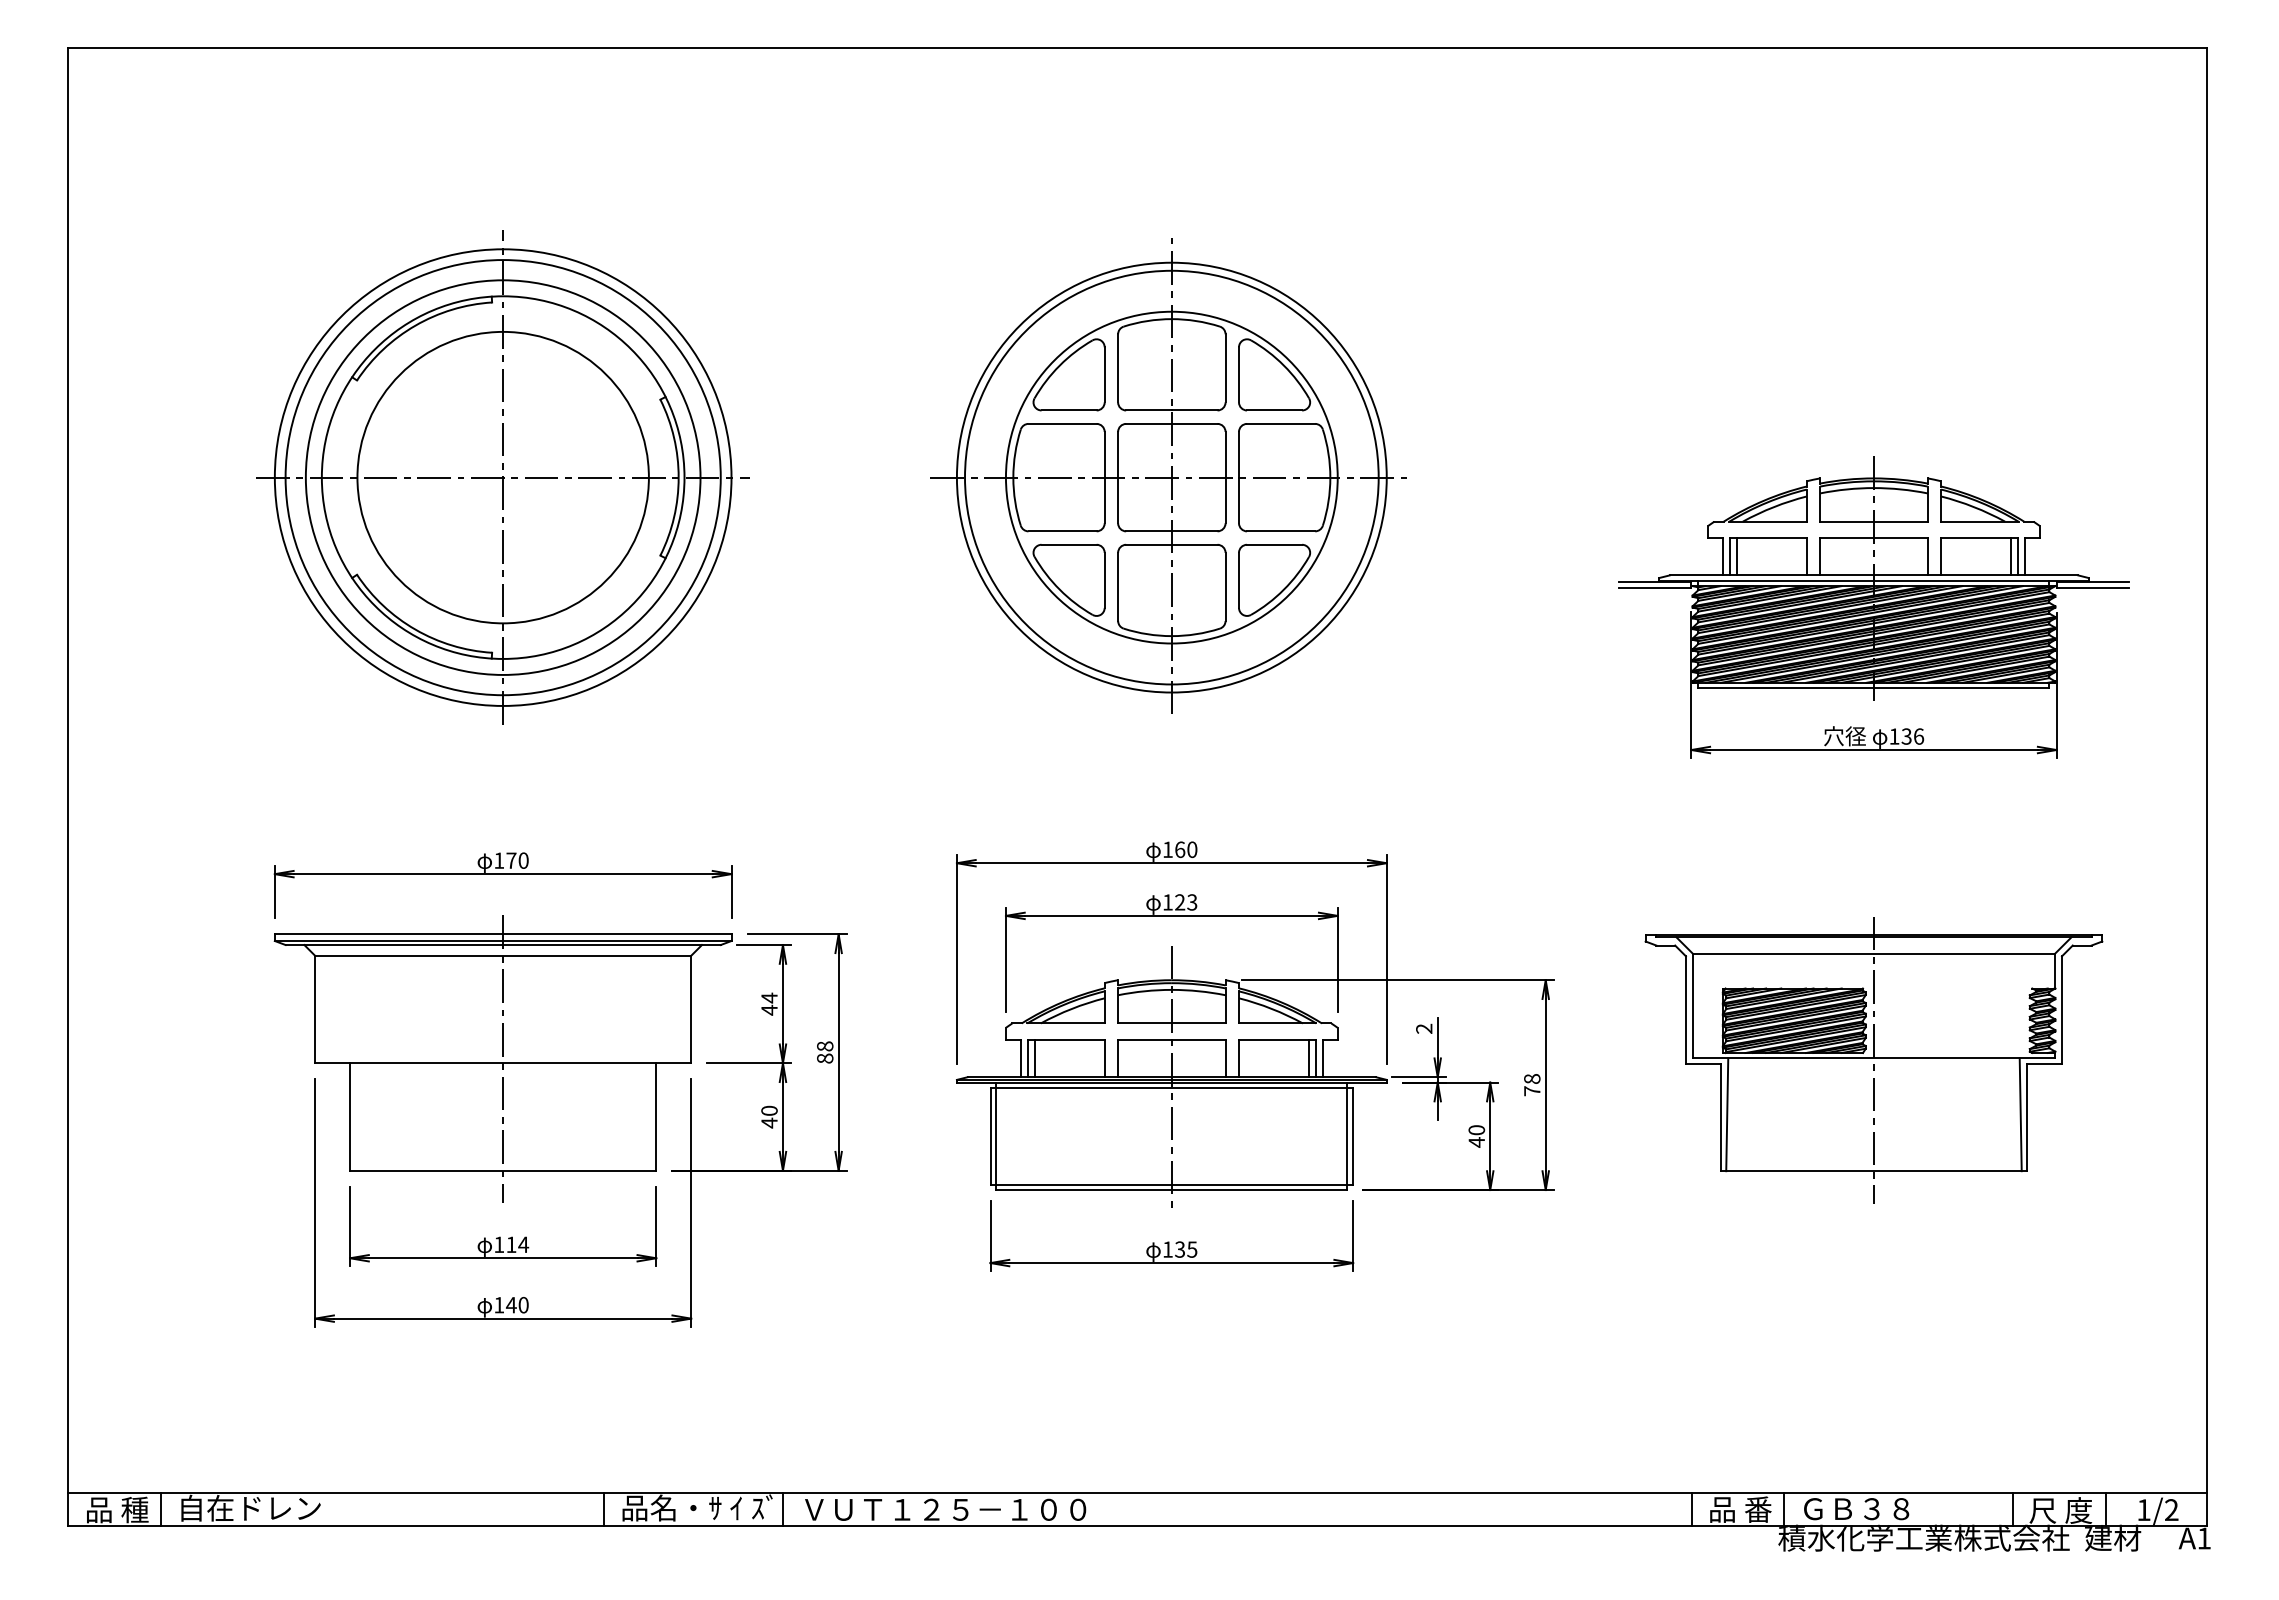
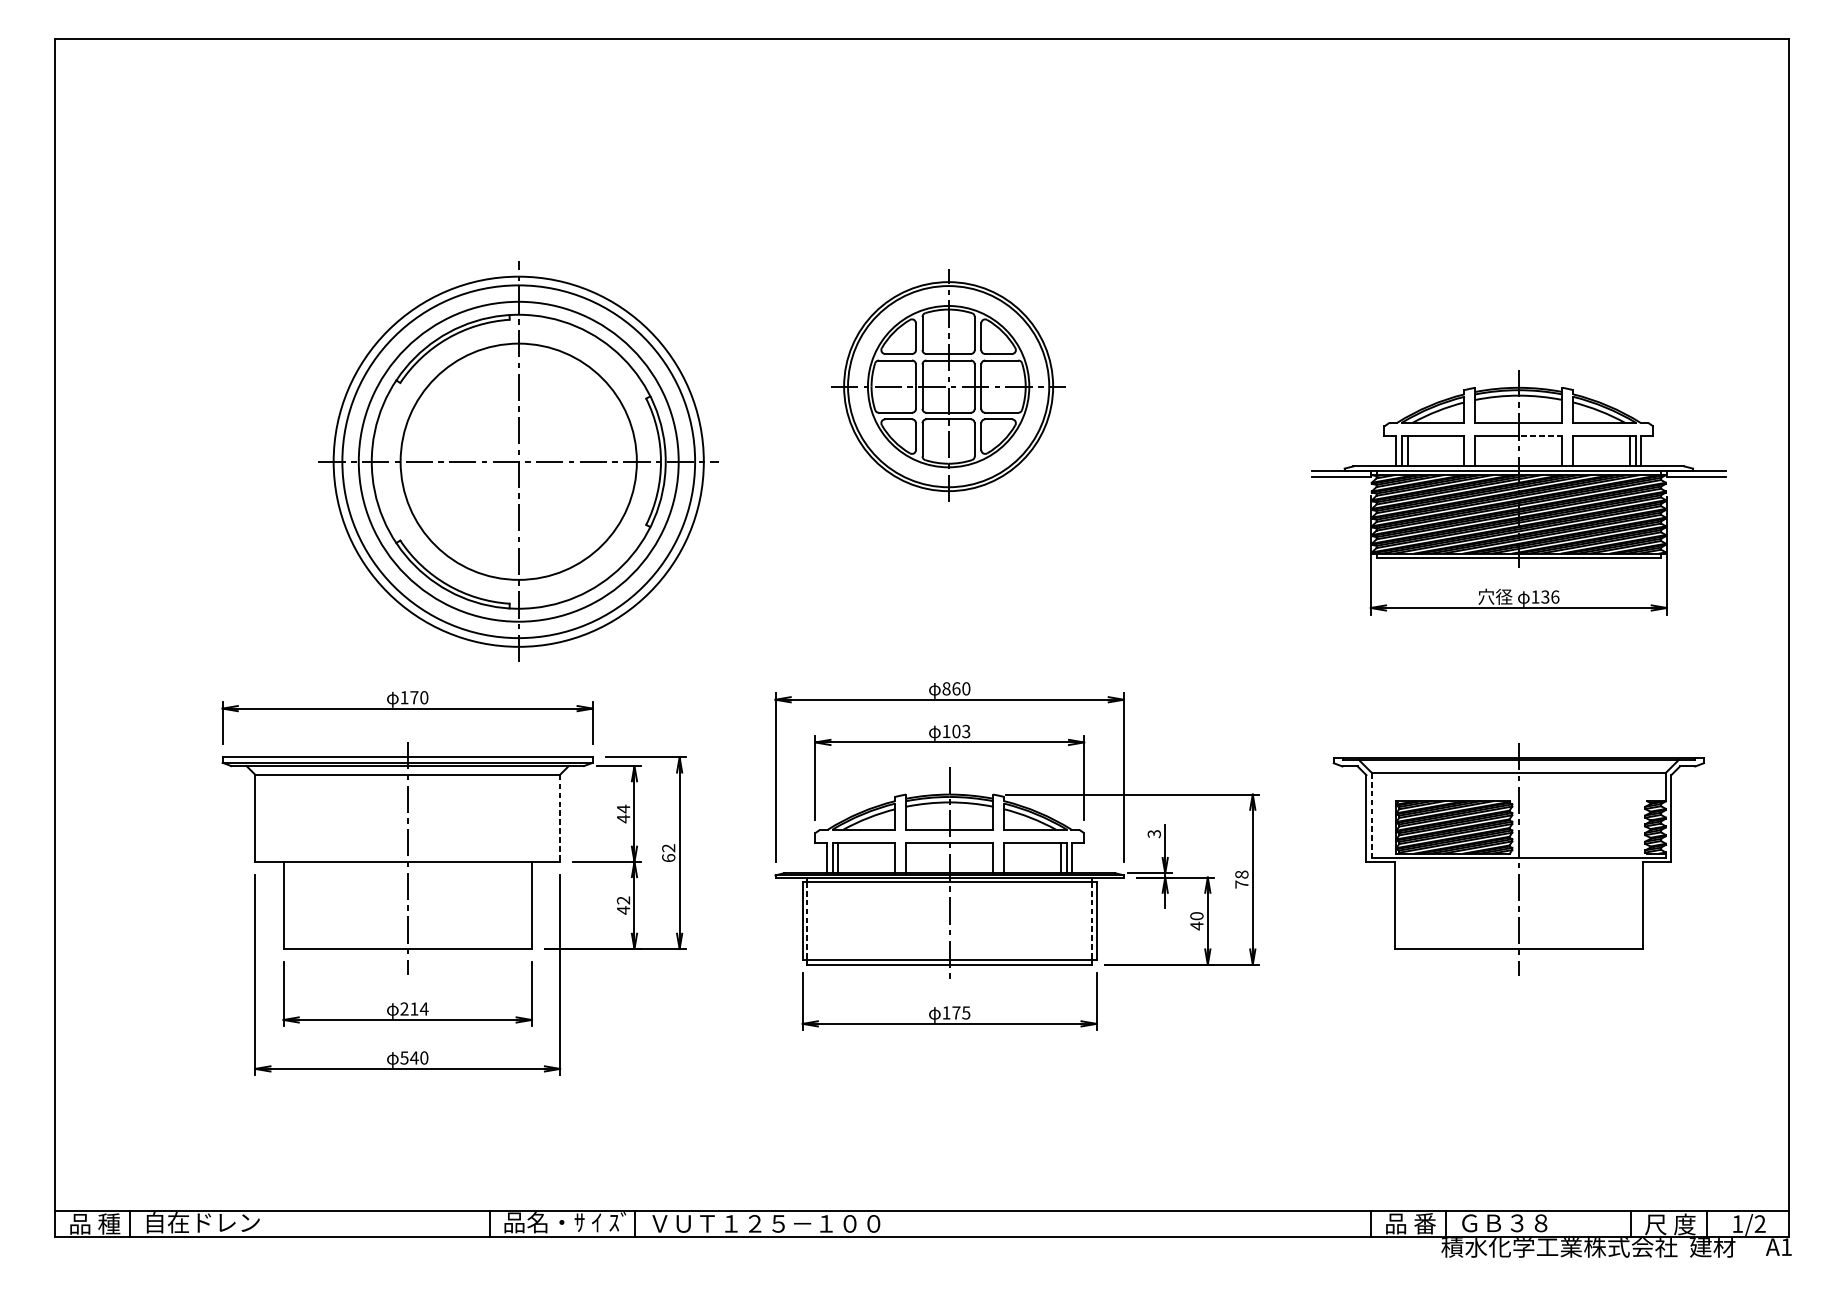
part: (1168, 475) -> (947, 385), size x0.6
part: (502, 477) -> (518, 461), moved
line: (1900, 537) -> (1540, 435), solid -> dashed
text: (1167, 849) -> (946, 688), 160 -> 860
text: (1180, 902) -> (956, 731), 123 -> 103
line: (1692, 1006) -> (1371, 815), solid -> dashed
line: (691, 1009) -> (560, 818), solid -> dashed
text: (1424, 1028) -> (1154, 833), 2 -> 3
text: (825, 1052) -> (668, 853), 88 -> 62
text: (769, 1110) -> (623, 900), 40 -> 42
line: (1727, 1114) -> (1400, 903), removed
line: (2020, 1114) -> (1637, 903), removed
line: (996, 1136) -> (807, 921), solid -> dashed
line: (1347, 1136) -> (1092, 921), solid -> dashed
text: (499, 1244) -> (404, 1008), 114 -> 214
text: (1180, 1249) -> (956, 1012), 135 -> 175
text: (499, 1305) -> (404, 1058), 140 -> 540

